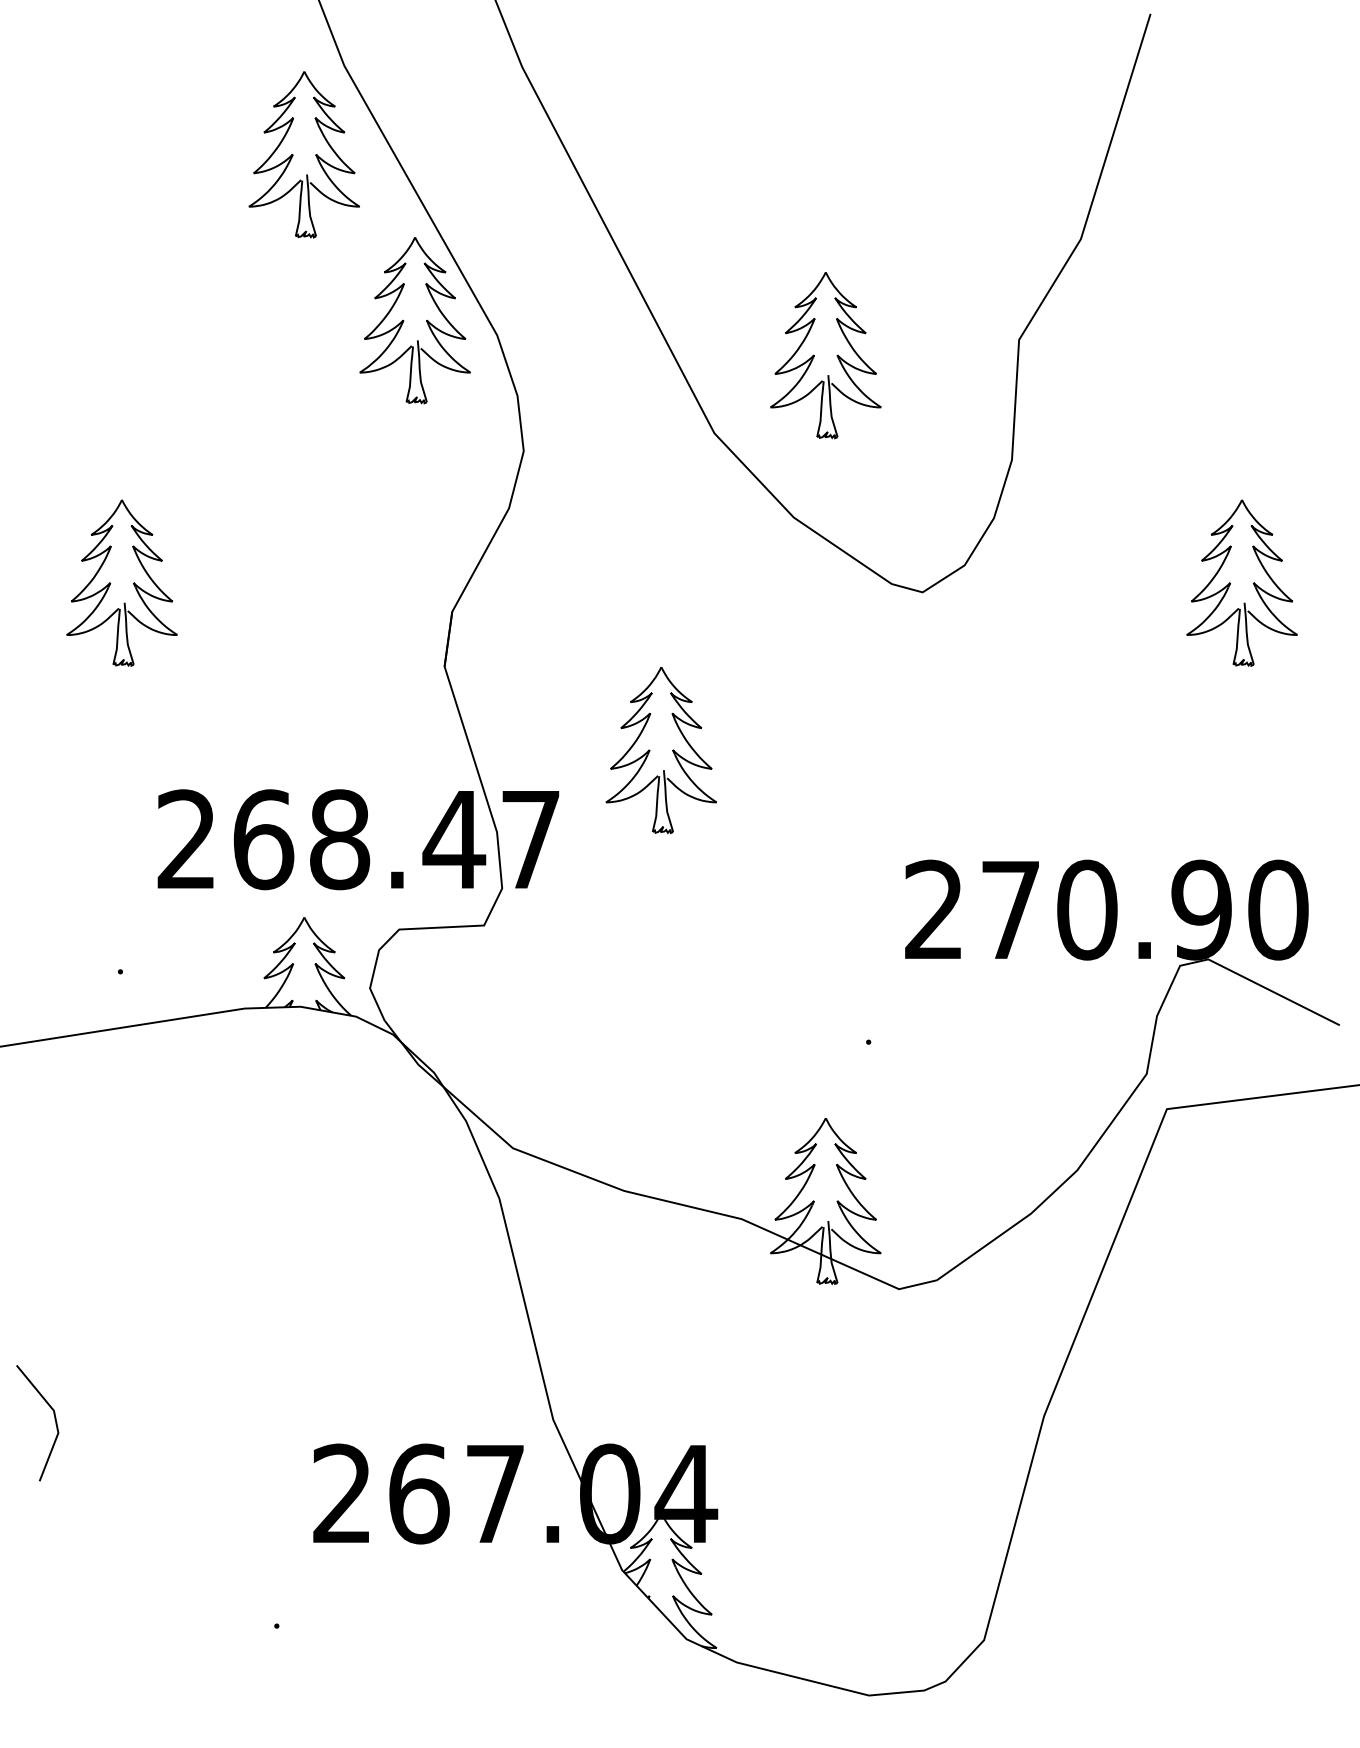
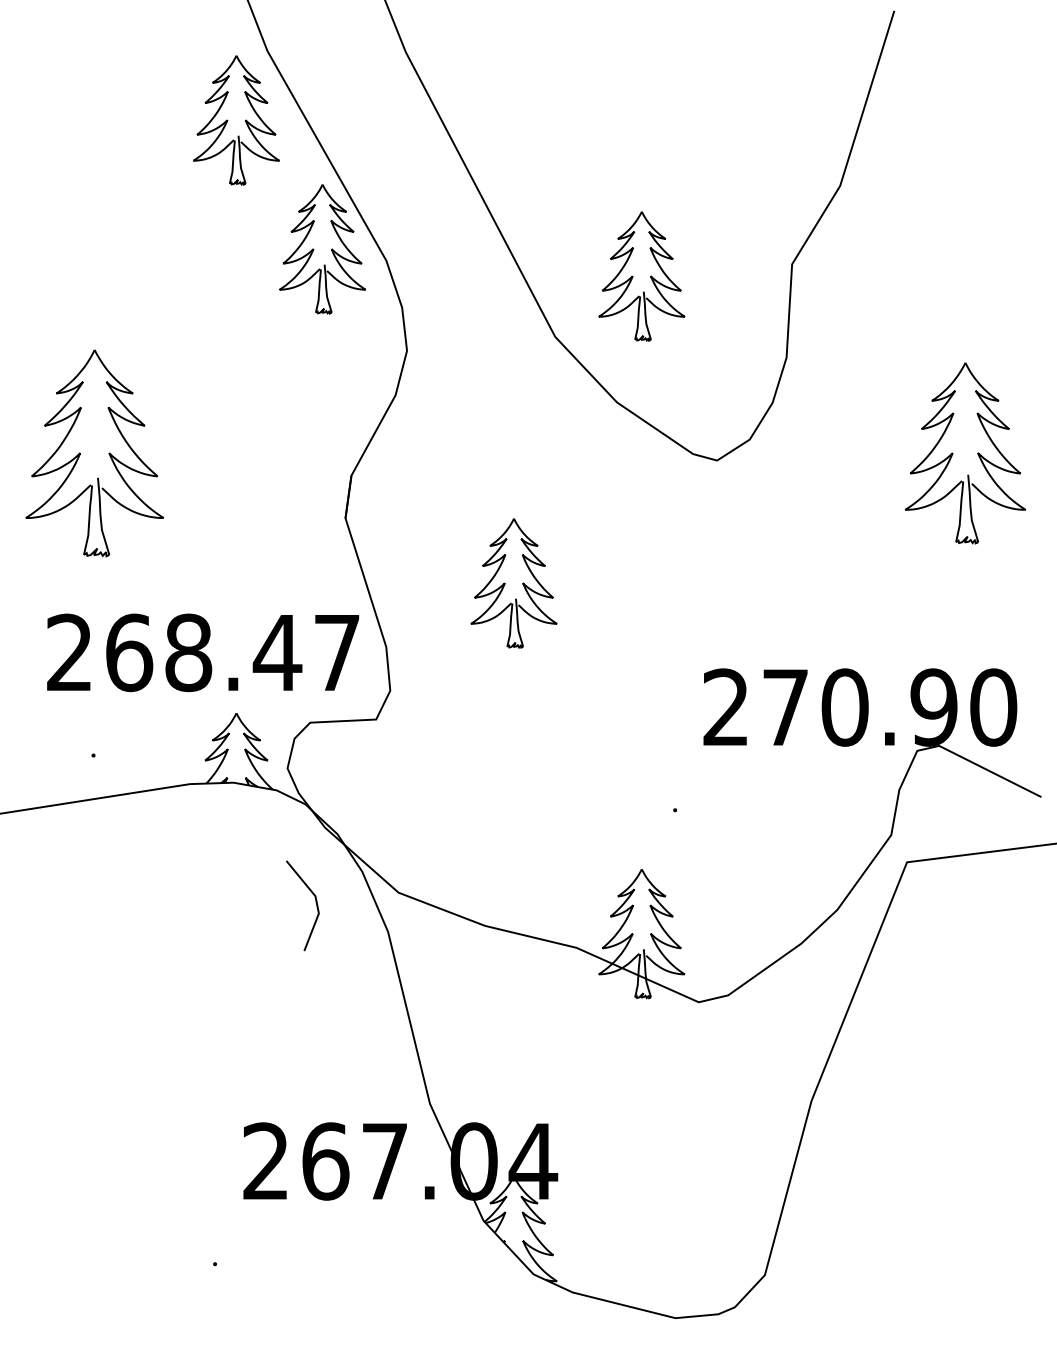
part: (121, 582) -> (94, 452), size x1.6
part: (1241, 582) -> (965, 452), size x1.4
text: (358, 839) -> (203, 652), moved
line: (54, 1419) -> (315, 903), moved

